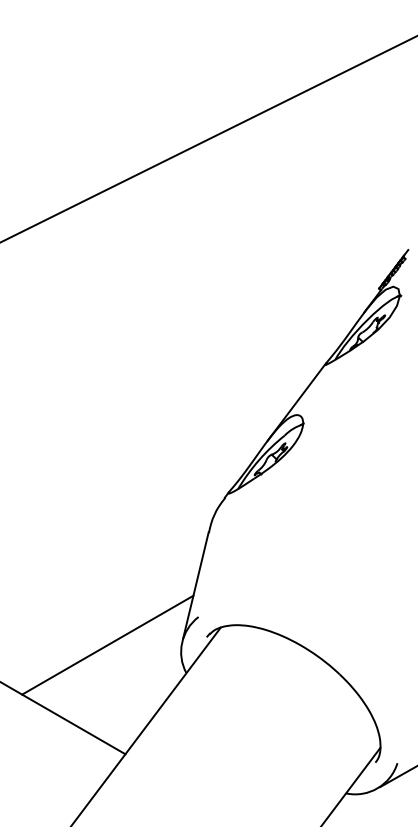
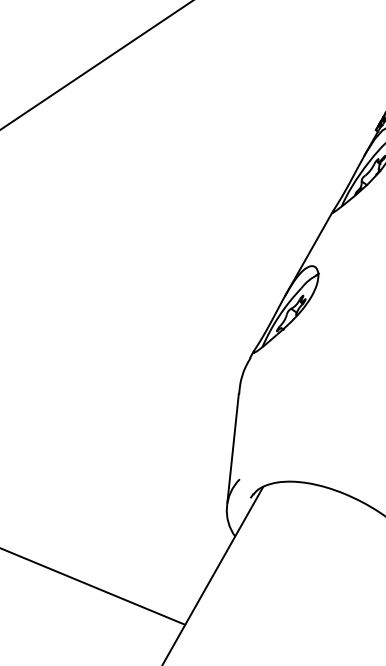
line: (107, 644) -> (153, 518), removed

